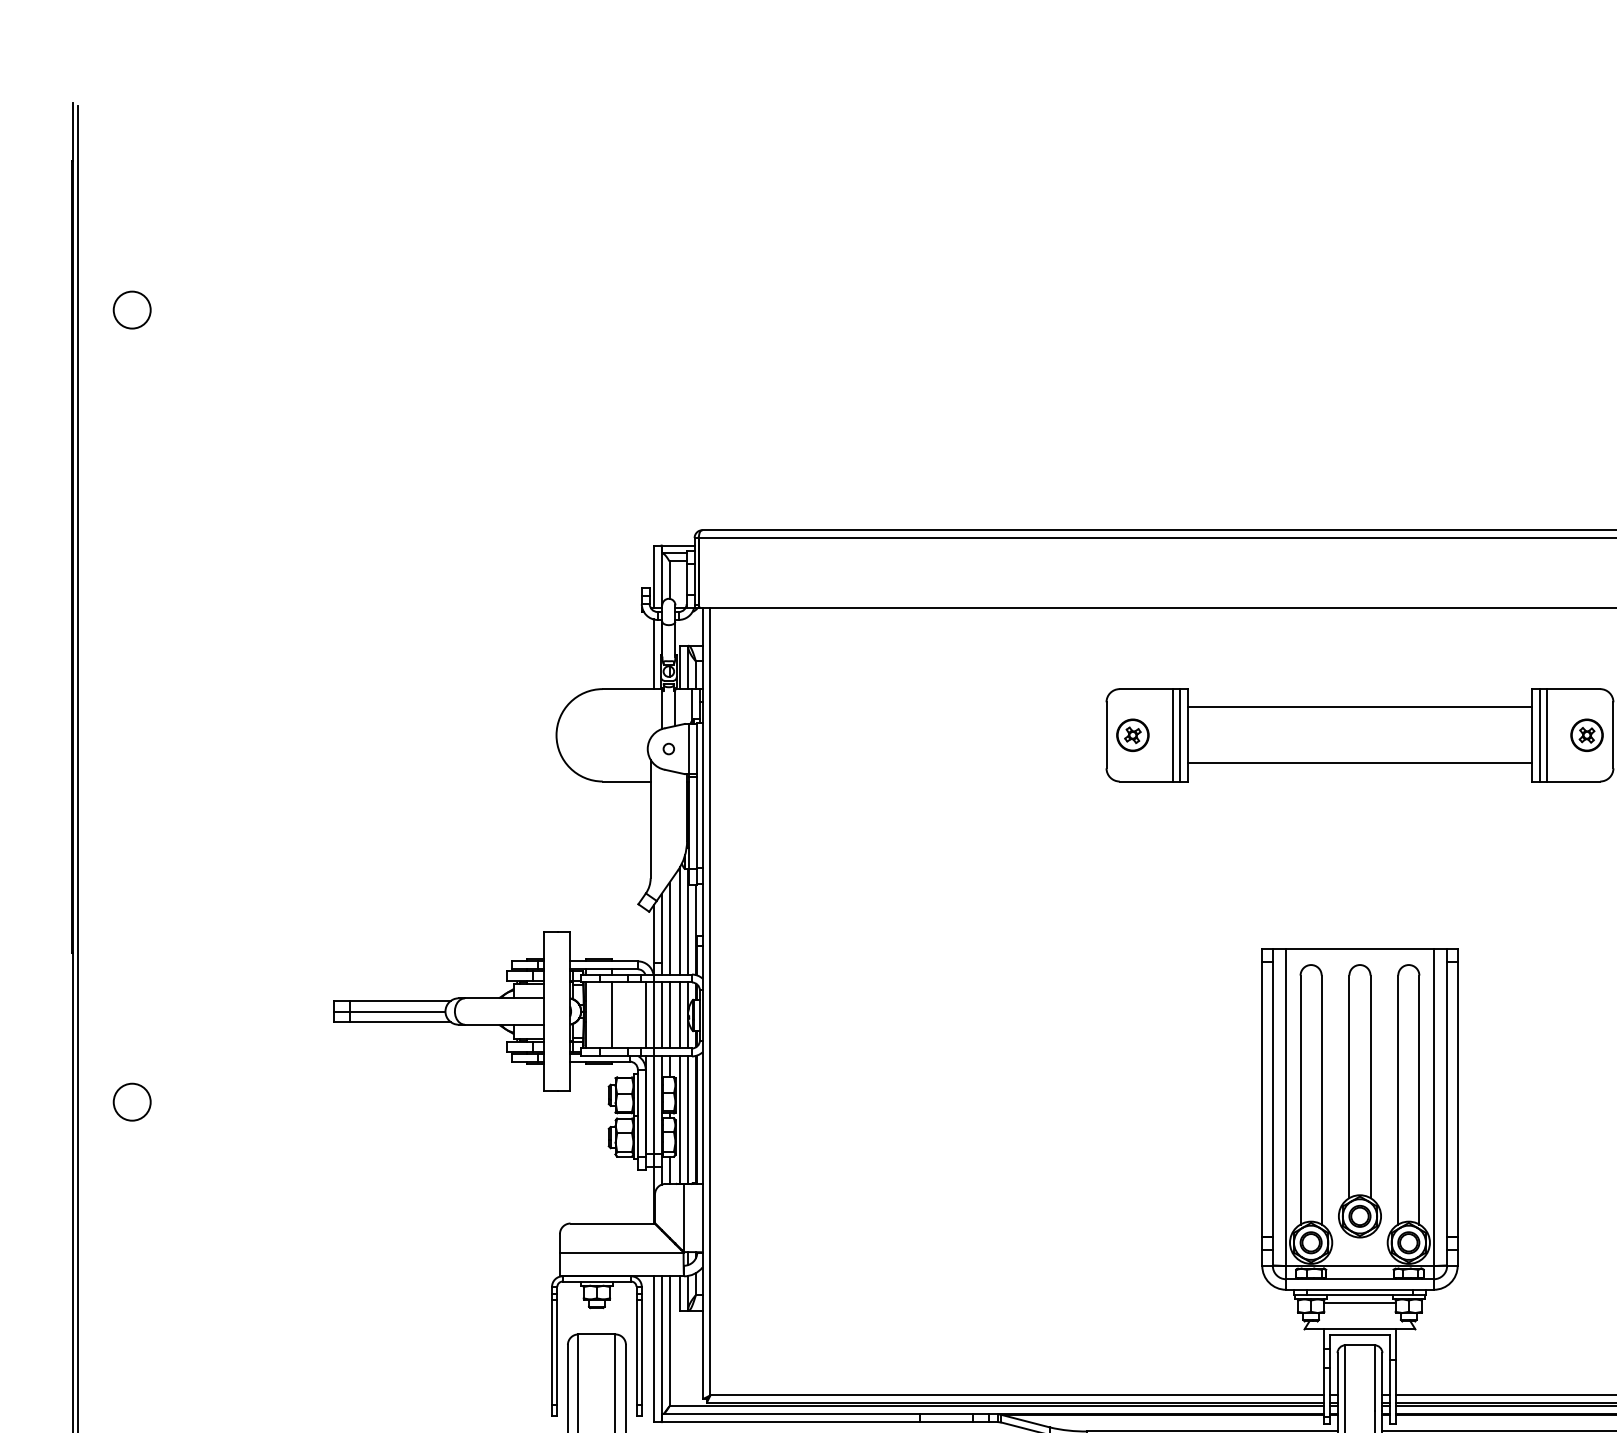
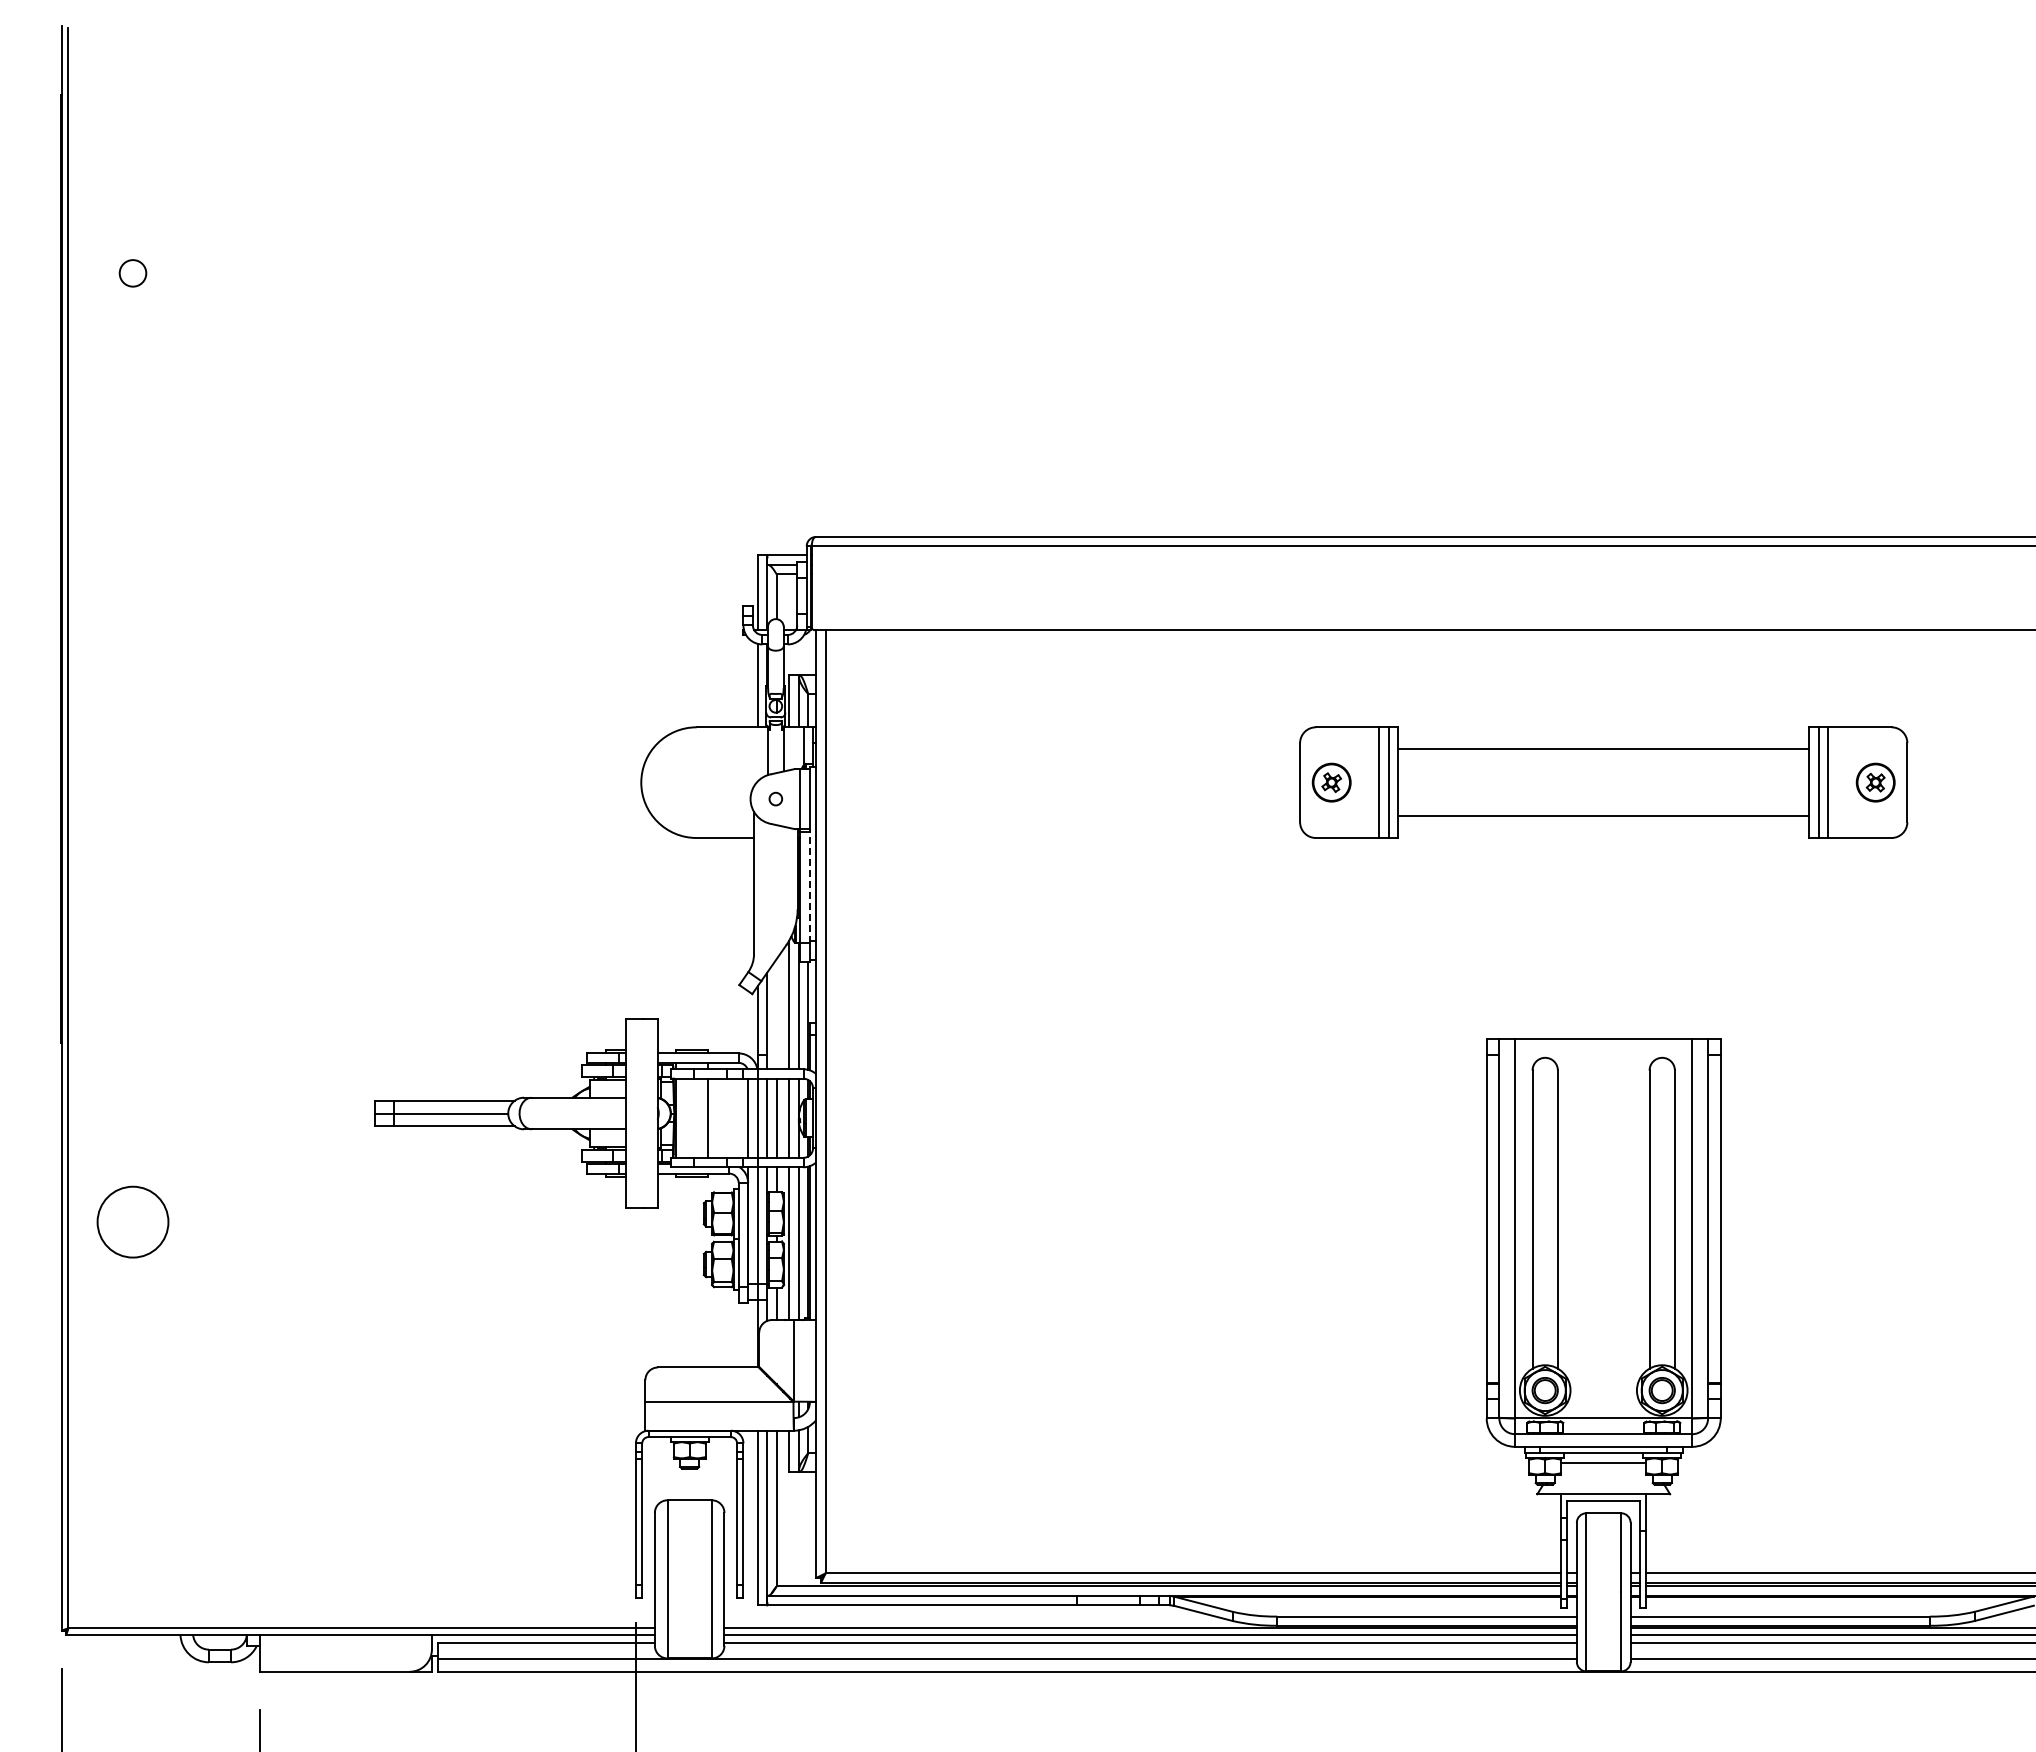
circle: (131, 310) -> (132, 273), size x0.6
line: (696, 822) -> (809, 887), solid -> dashed
line: (669, 928) -> (776, 1014), removed
part: (1359, 1100) -> (1603, 1220), removed
circle: (131, 1102) -> (132, 1222), size x1.6

